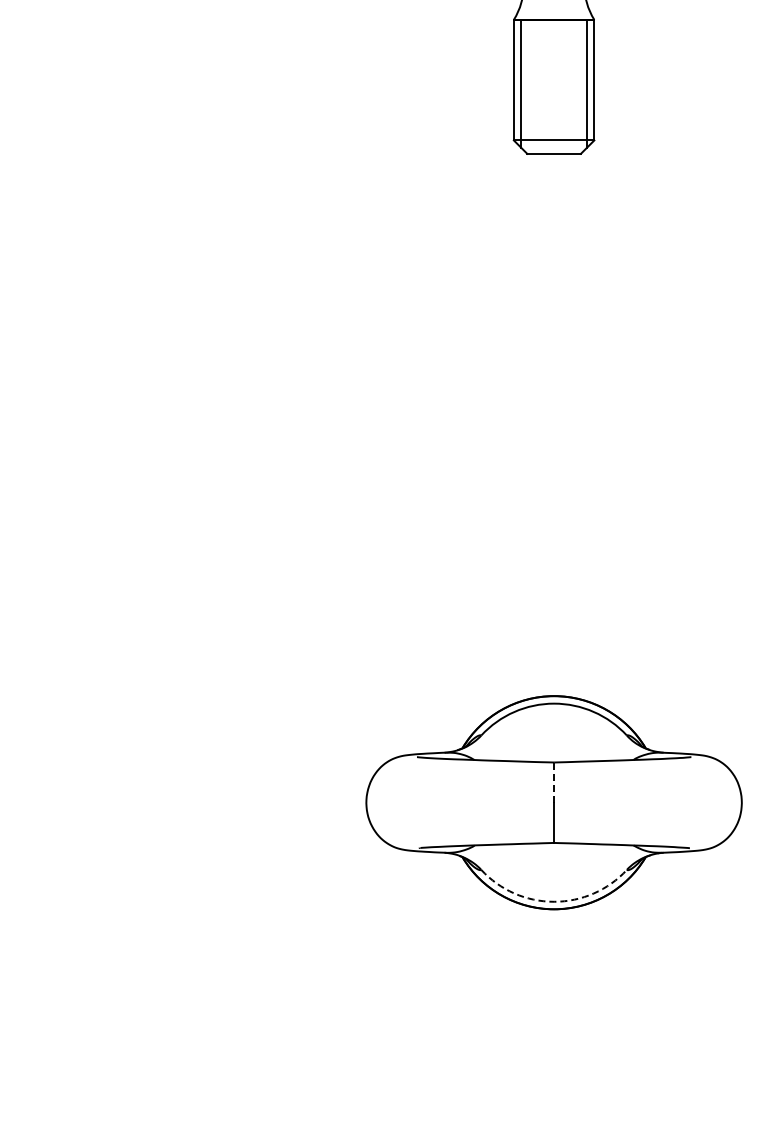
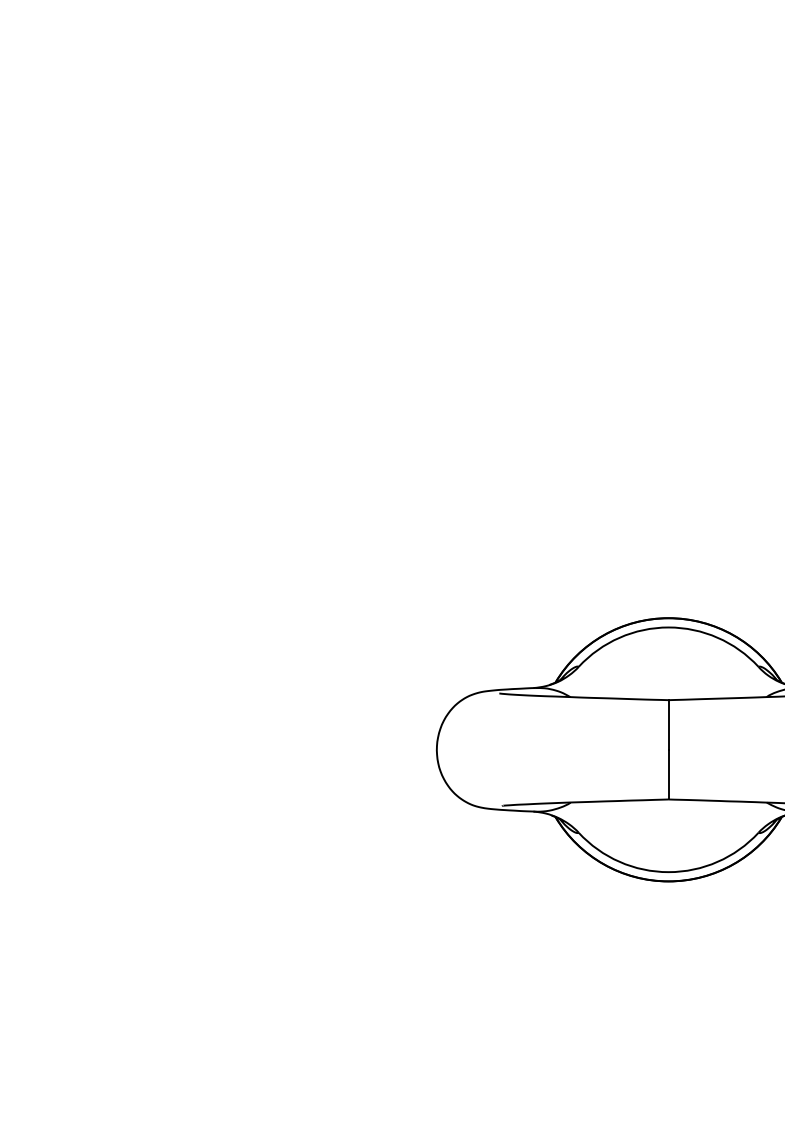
line: (554, 783) -> (669, 726), dashed -> solid
arc: (554, 901) -> (669, 871), dashed -> solid

